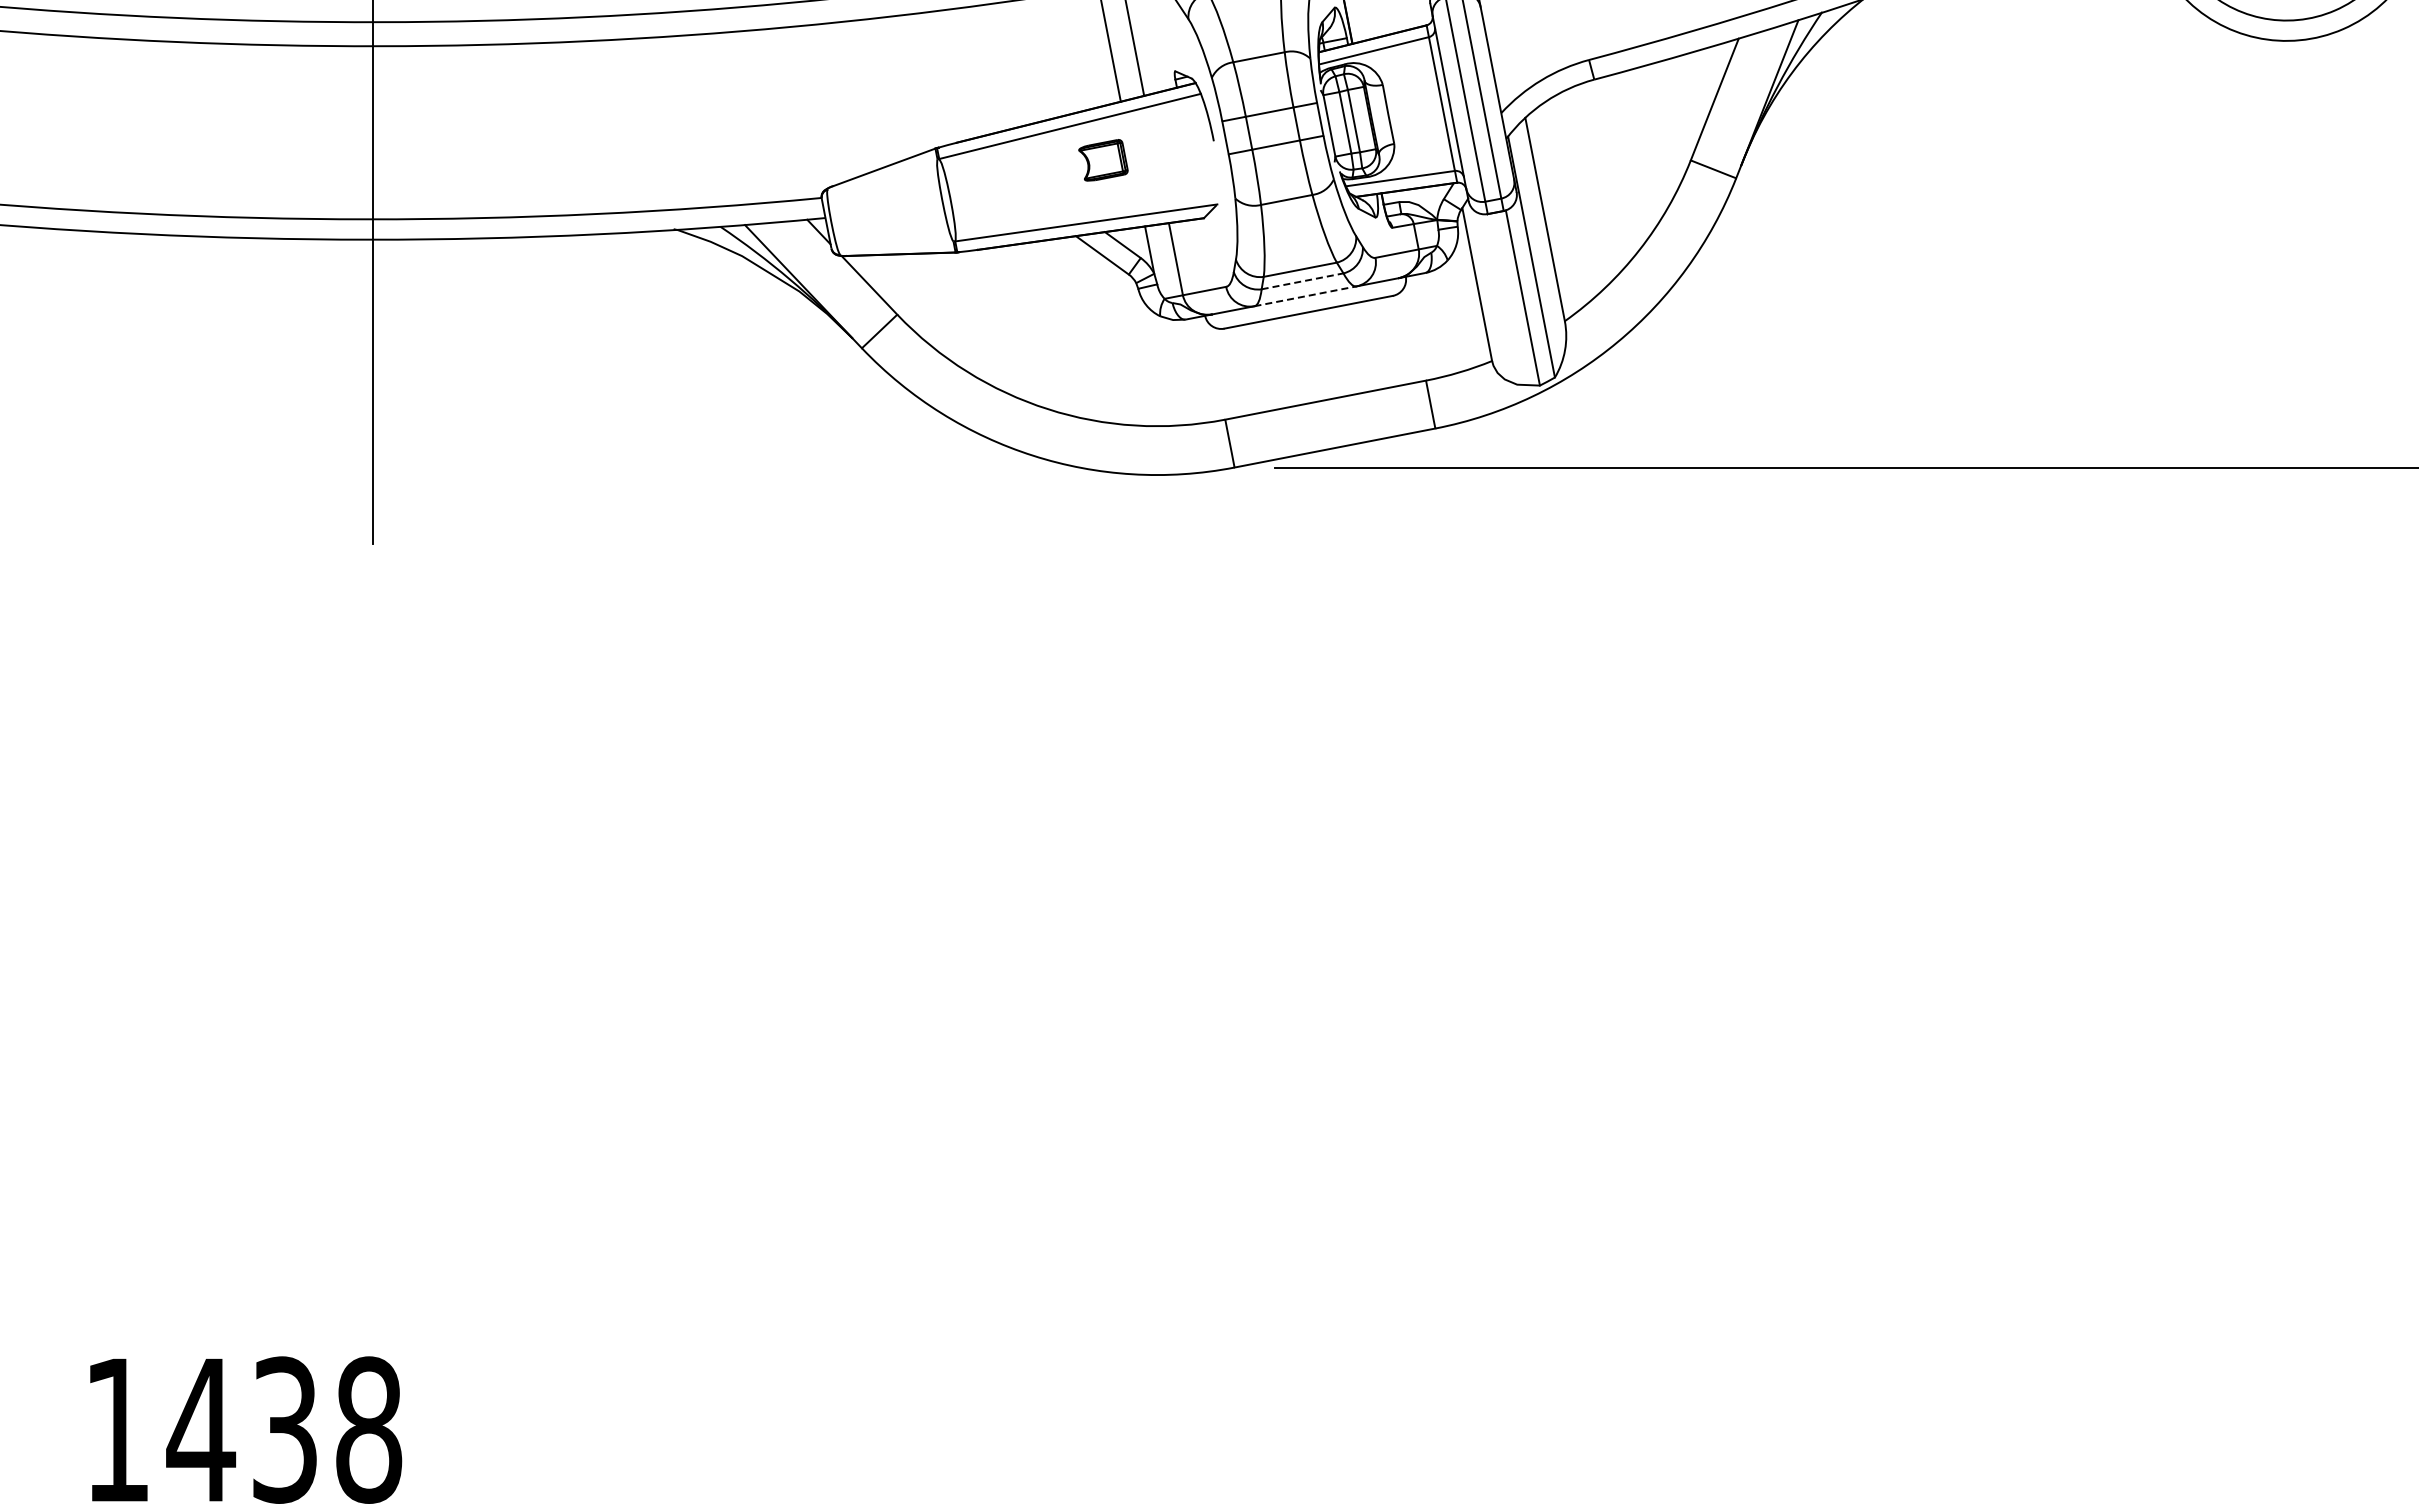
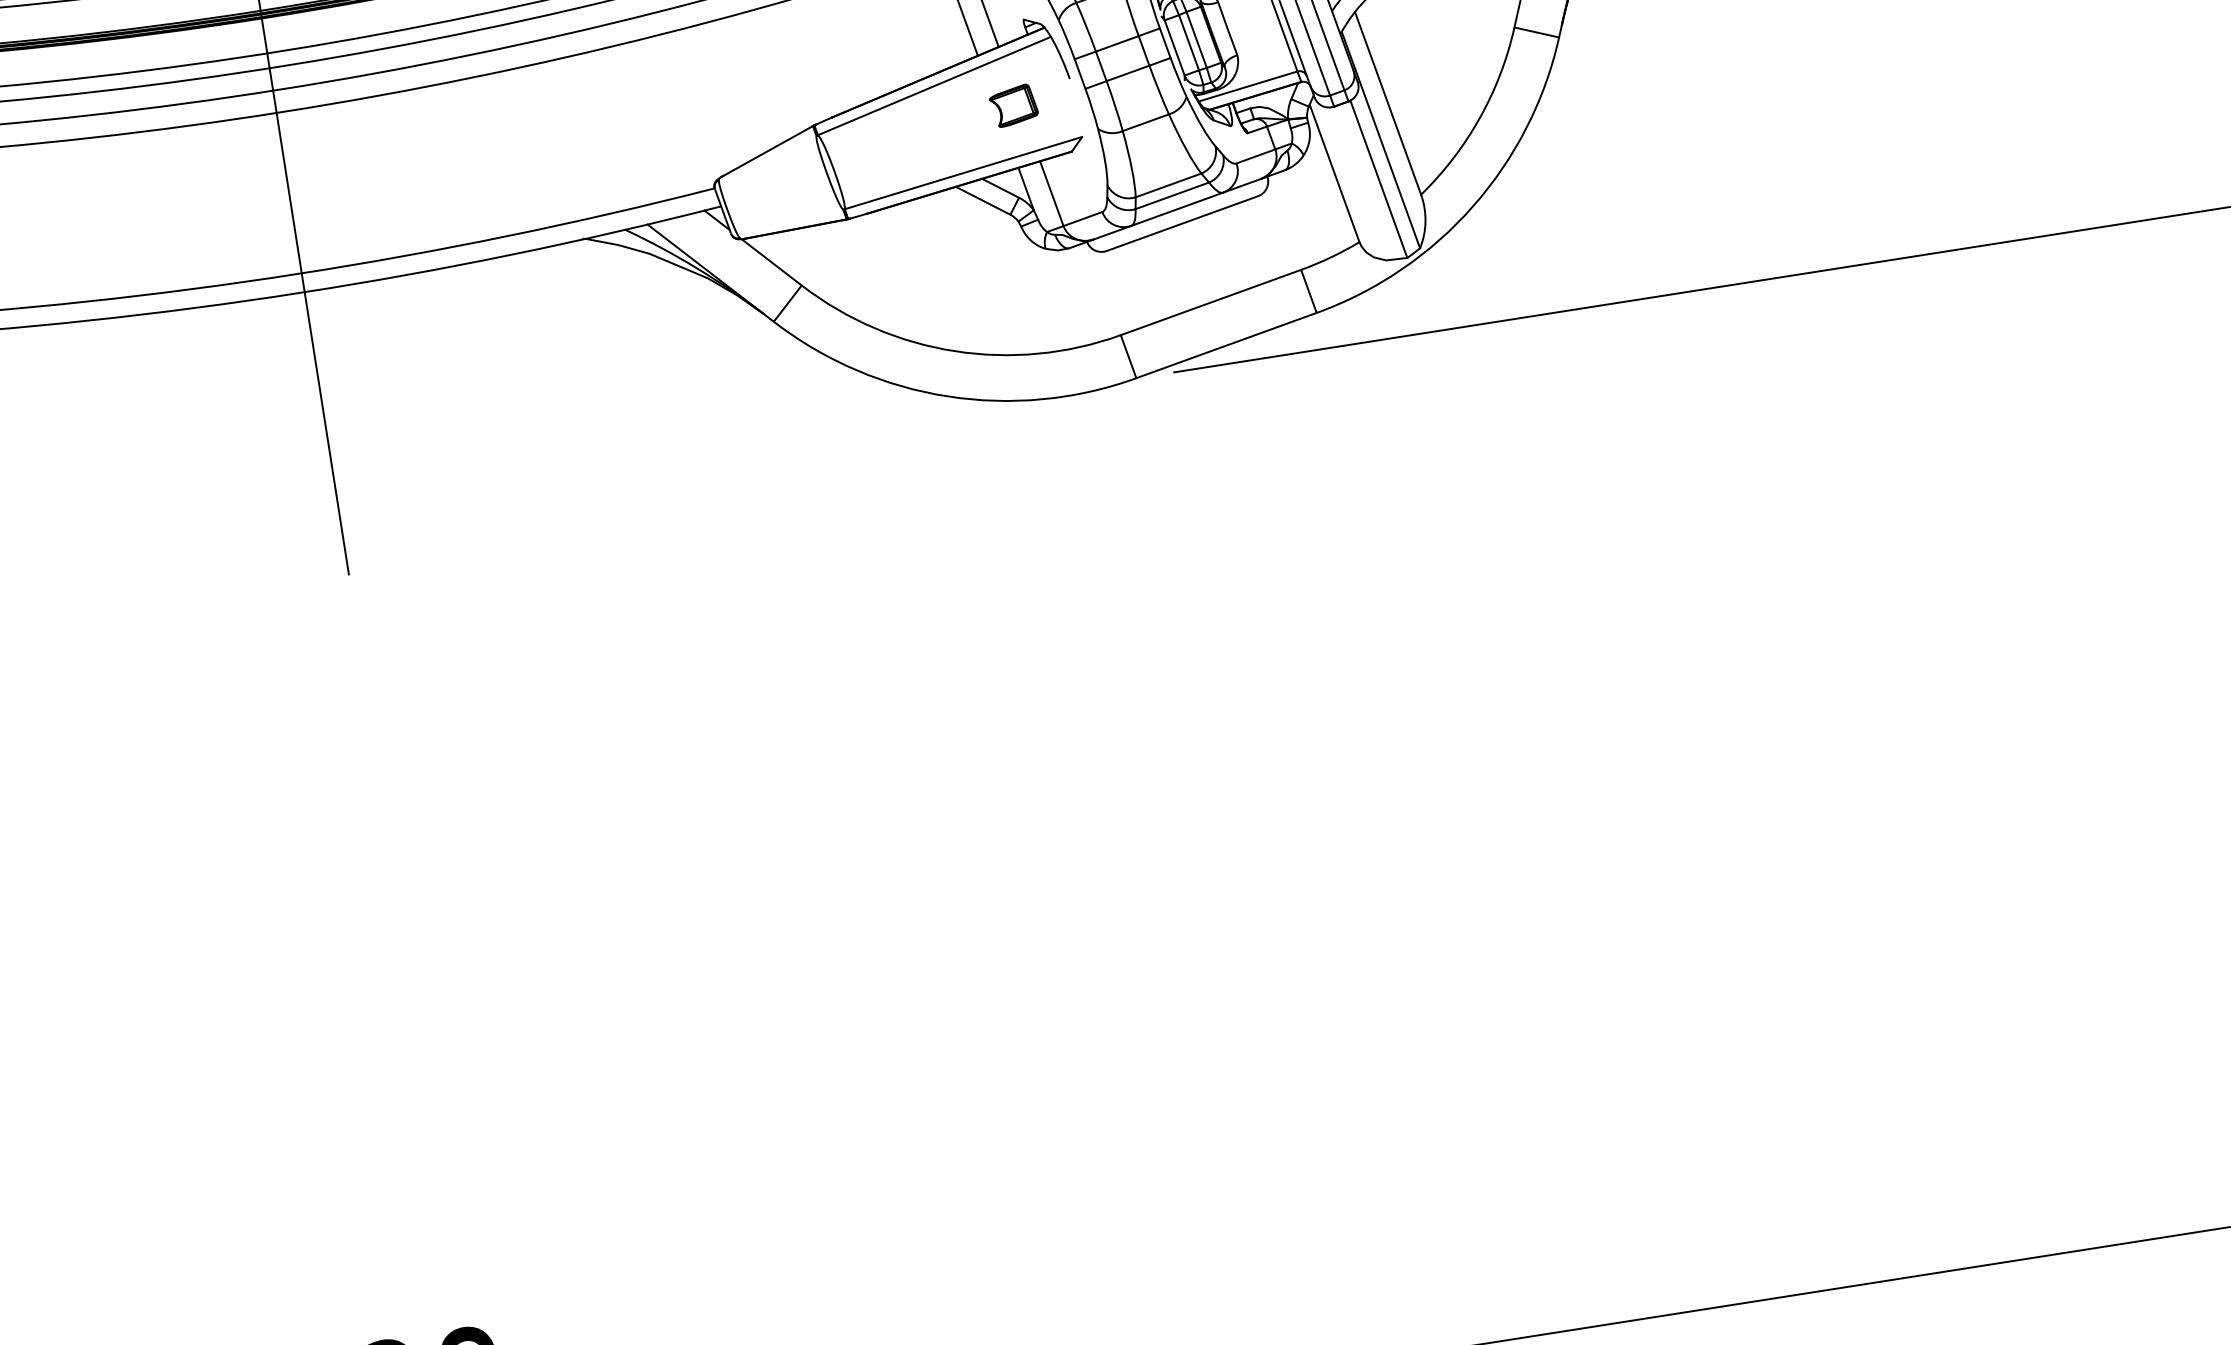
part: (1103, 160) -> (1013, 105), moved
line: (1302, 281) -> (1172, 195), dashed -> solid
line: (1305, 296) -> (1177, 209), dashed -> solid

